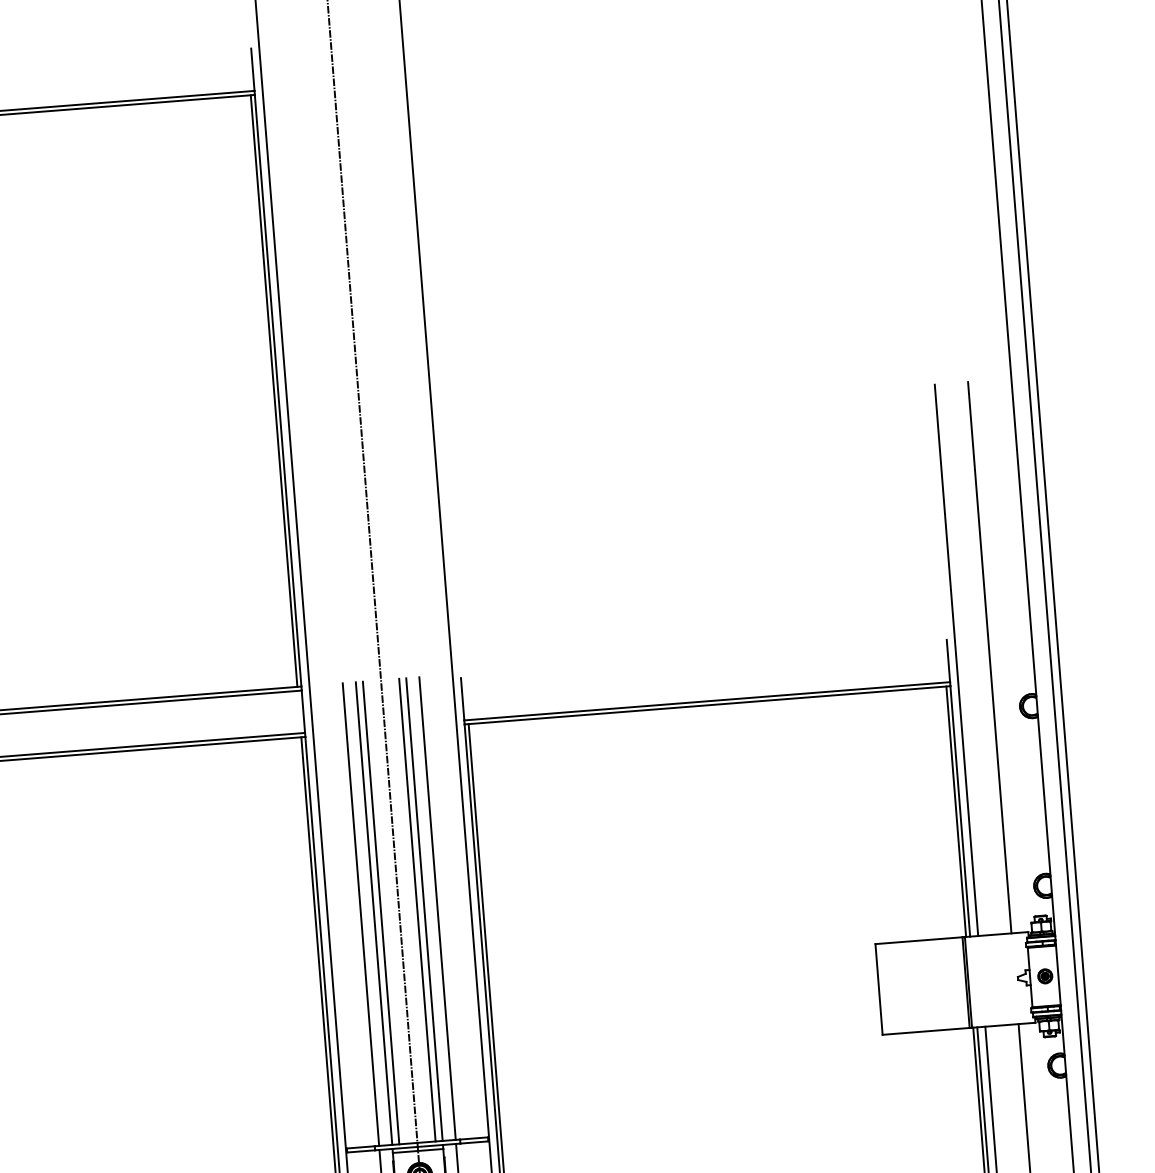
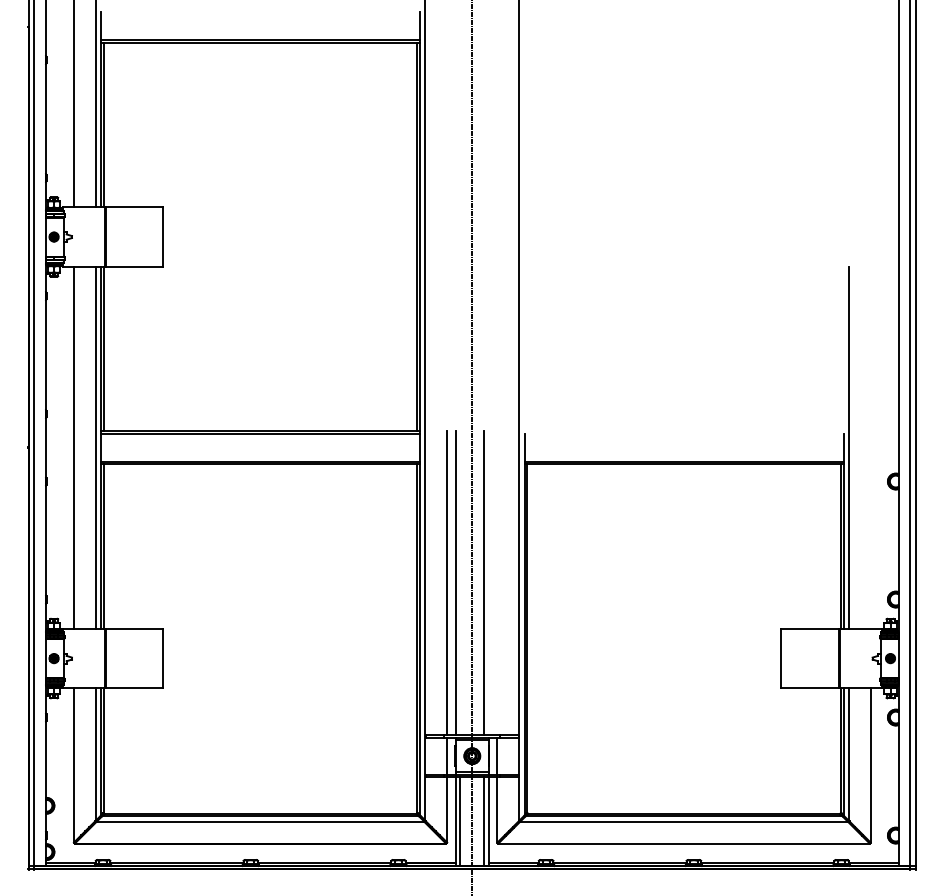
line: (989, 657) -> (870, 447), removed
line: (437, 909) -> (497, 583), removed
line: (423, 910) -> (488, 583), removed
line: (381, 913) -> (460, 583), removed

